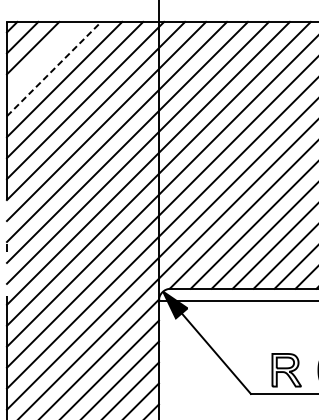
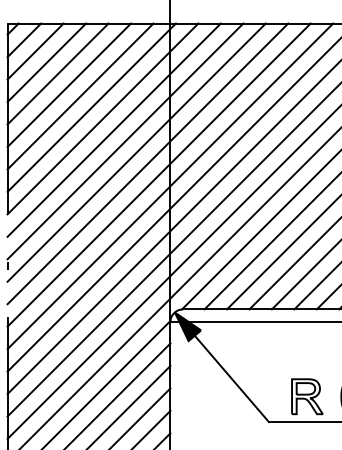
line: (43, 58) -> (46, 62), added
line: (54, 68) -> (58, 73), dashed -> solid

